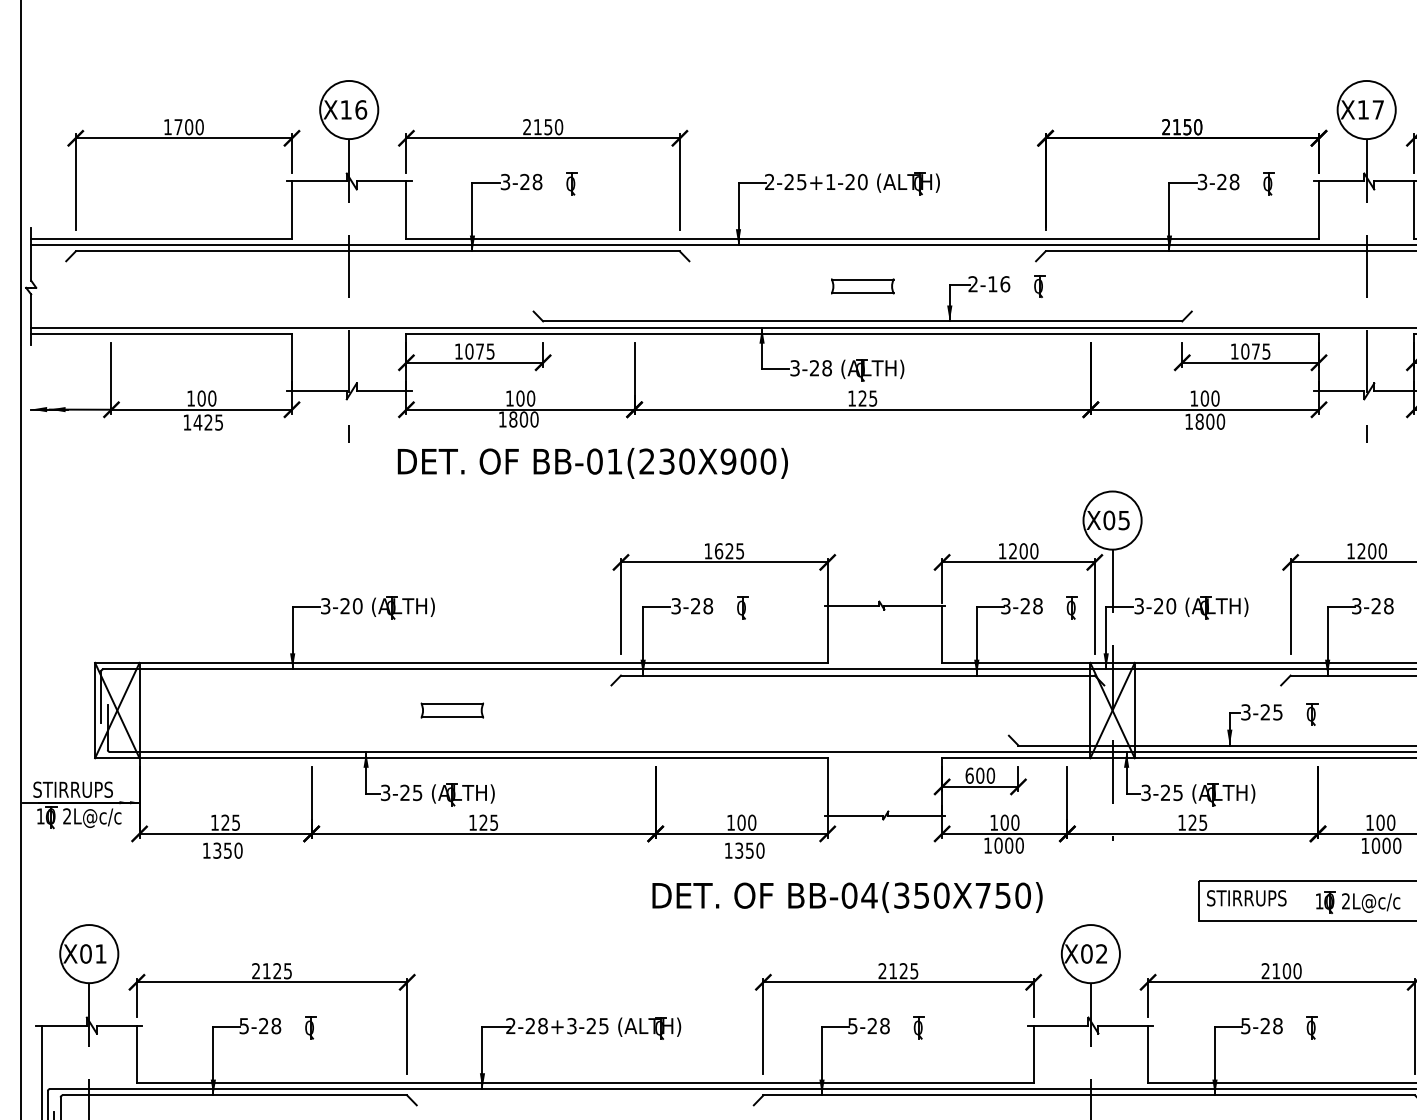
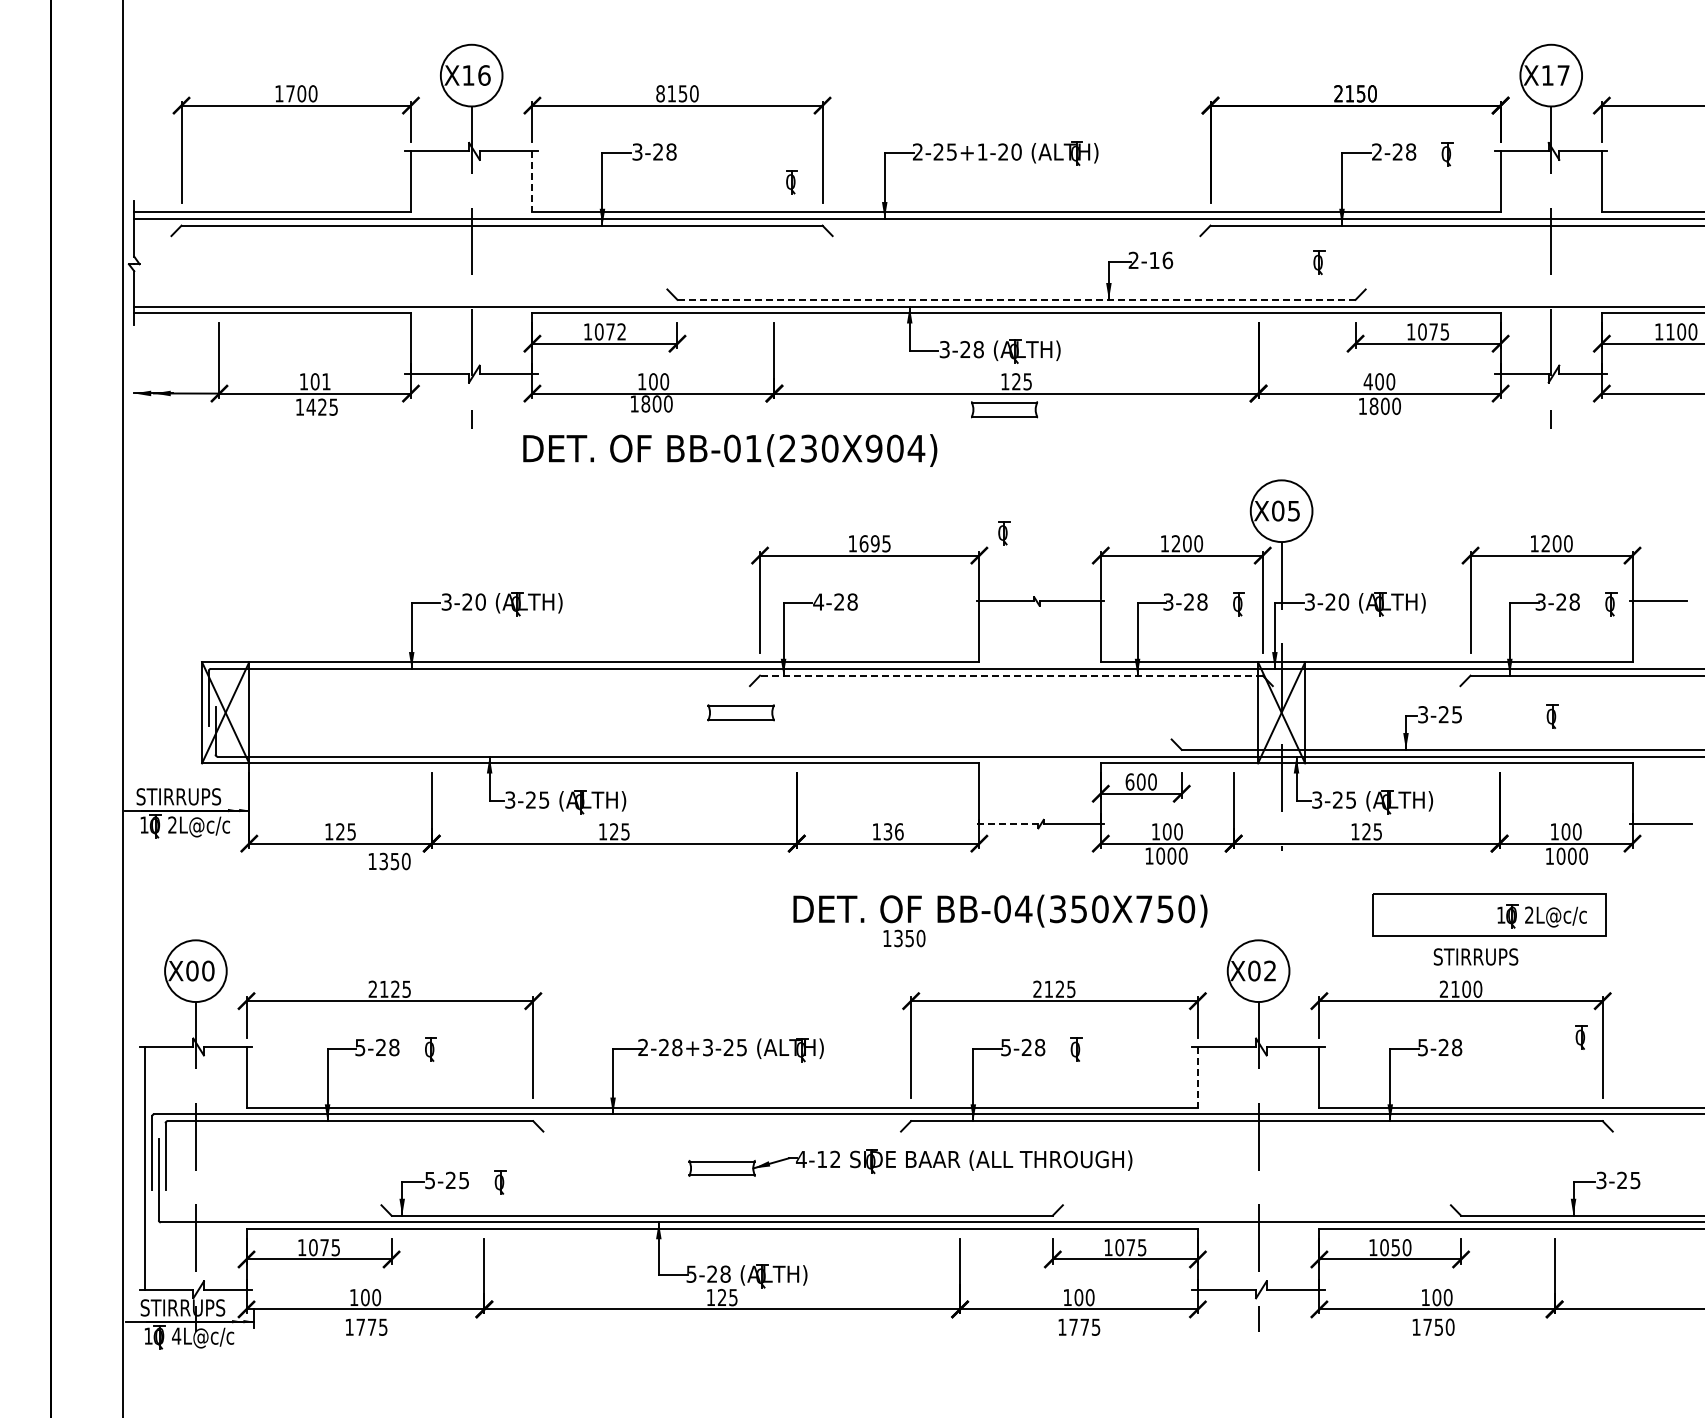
text: (527, 126) -> (660, 93), 2150 -> 8150
text: (1201, 181) -> (1376, 151), 3-28 -> 2-28
part: (571, 184) -> (791, 182), moved
line: (406, 210) -> (532, 182), solid -> dashed
part: (862, 286) -> (1004, 409), moved
part: (1039, 286) -> (1319, 262), moved
line: (862, 321) -> (1016, 299), solid -> dashed
text: (490, 351) -> (621, 331), 1075 -> 1072
text: (212, 398) -> (326, 381), 100 -> 101
text: (1193, 398) -> (1367, 381), 100 -> 400
text: (768, 461) -> (916, 448), BB-01(230X900) -> BB-01(230X904)
text: (728, 551) -> (874, 543), 1625 -> 1695
text: (676, 605) -> (818, 601), 3-28 -> 4-28
part: (742, 608) -> (1004, 533), moved
line: (857, 675) -> (1010, 675), solid -> dashed
part: (451, 710) -> (740, 712), moved
part: (1312, 714) -> (1552, 716), moved
line: (854, 815) -> (1007, 824), solid -> dashed
text: (746, 822) -> (893, 831), 100 -> 136
text: (222, 850) -> (389, 861), moved
text: (744, 850) -> (904, 938), moved
text: (1246, 897) -> (1475, 956), moved
text: (101, 953) -> (208, 970), X01 -> X00
part: (1312, 1027) -> (1581, 1037), moved
line: (1033, 1054) -> (1197, 1077), solid -> dashed

